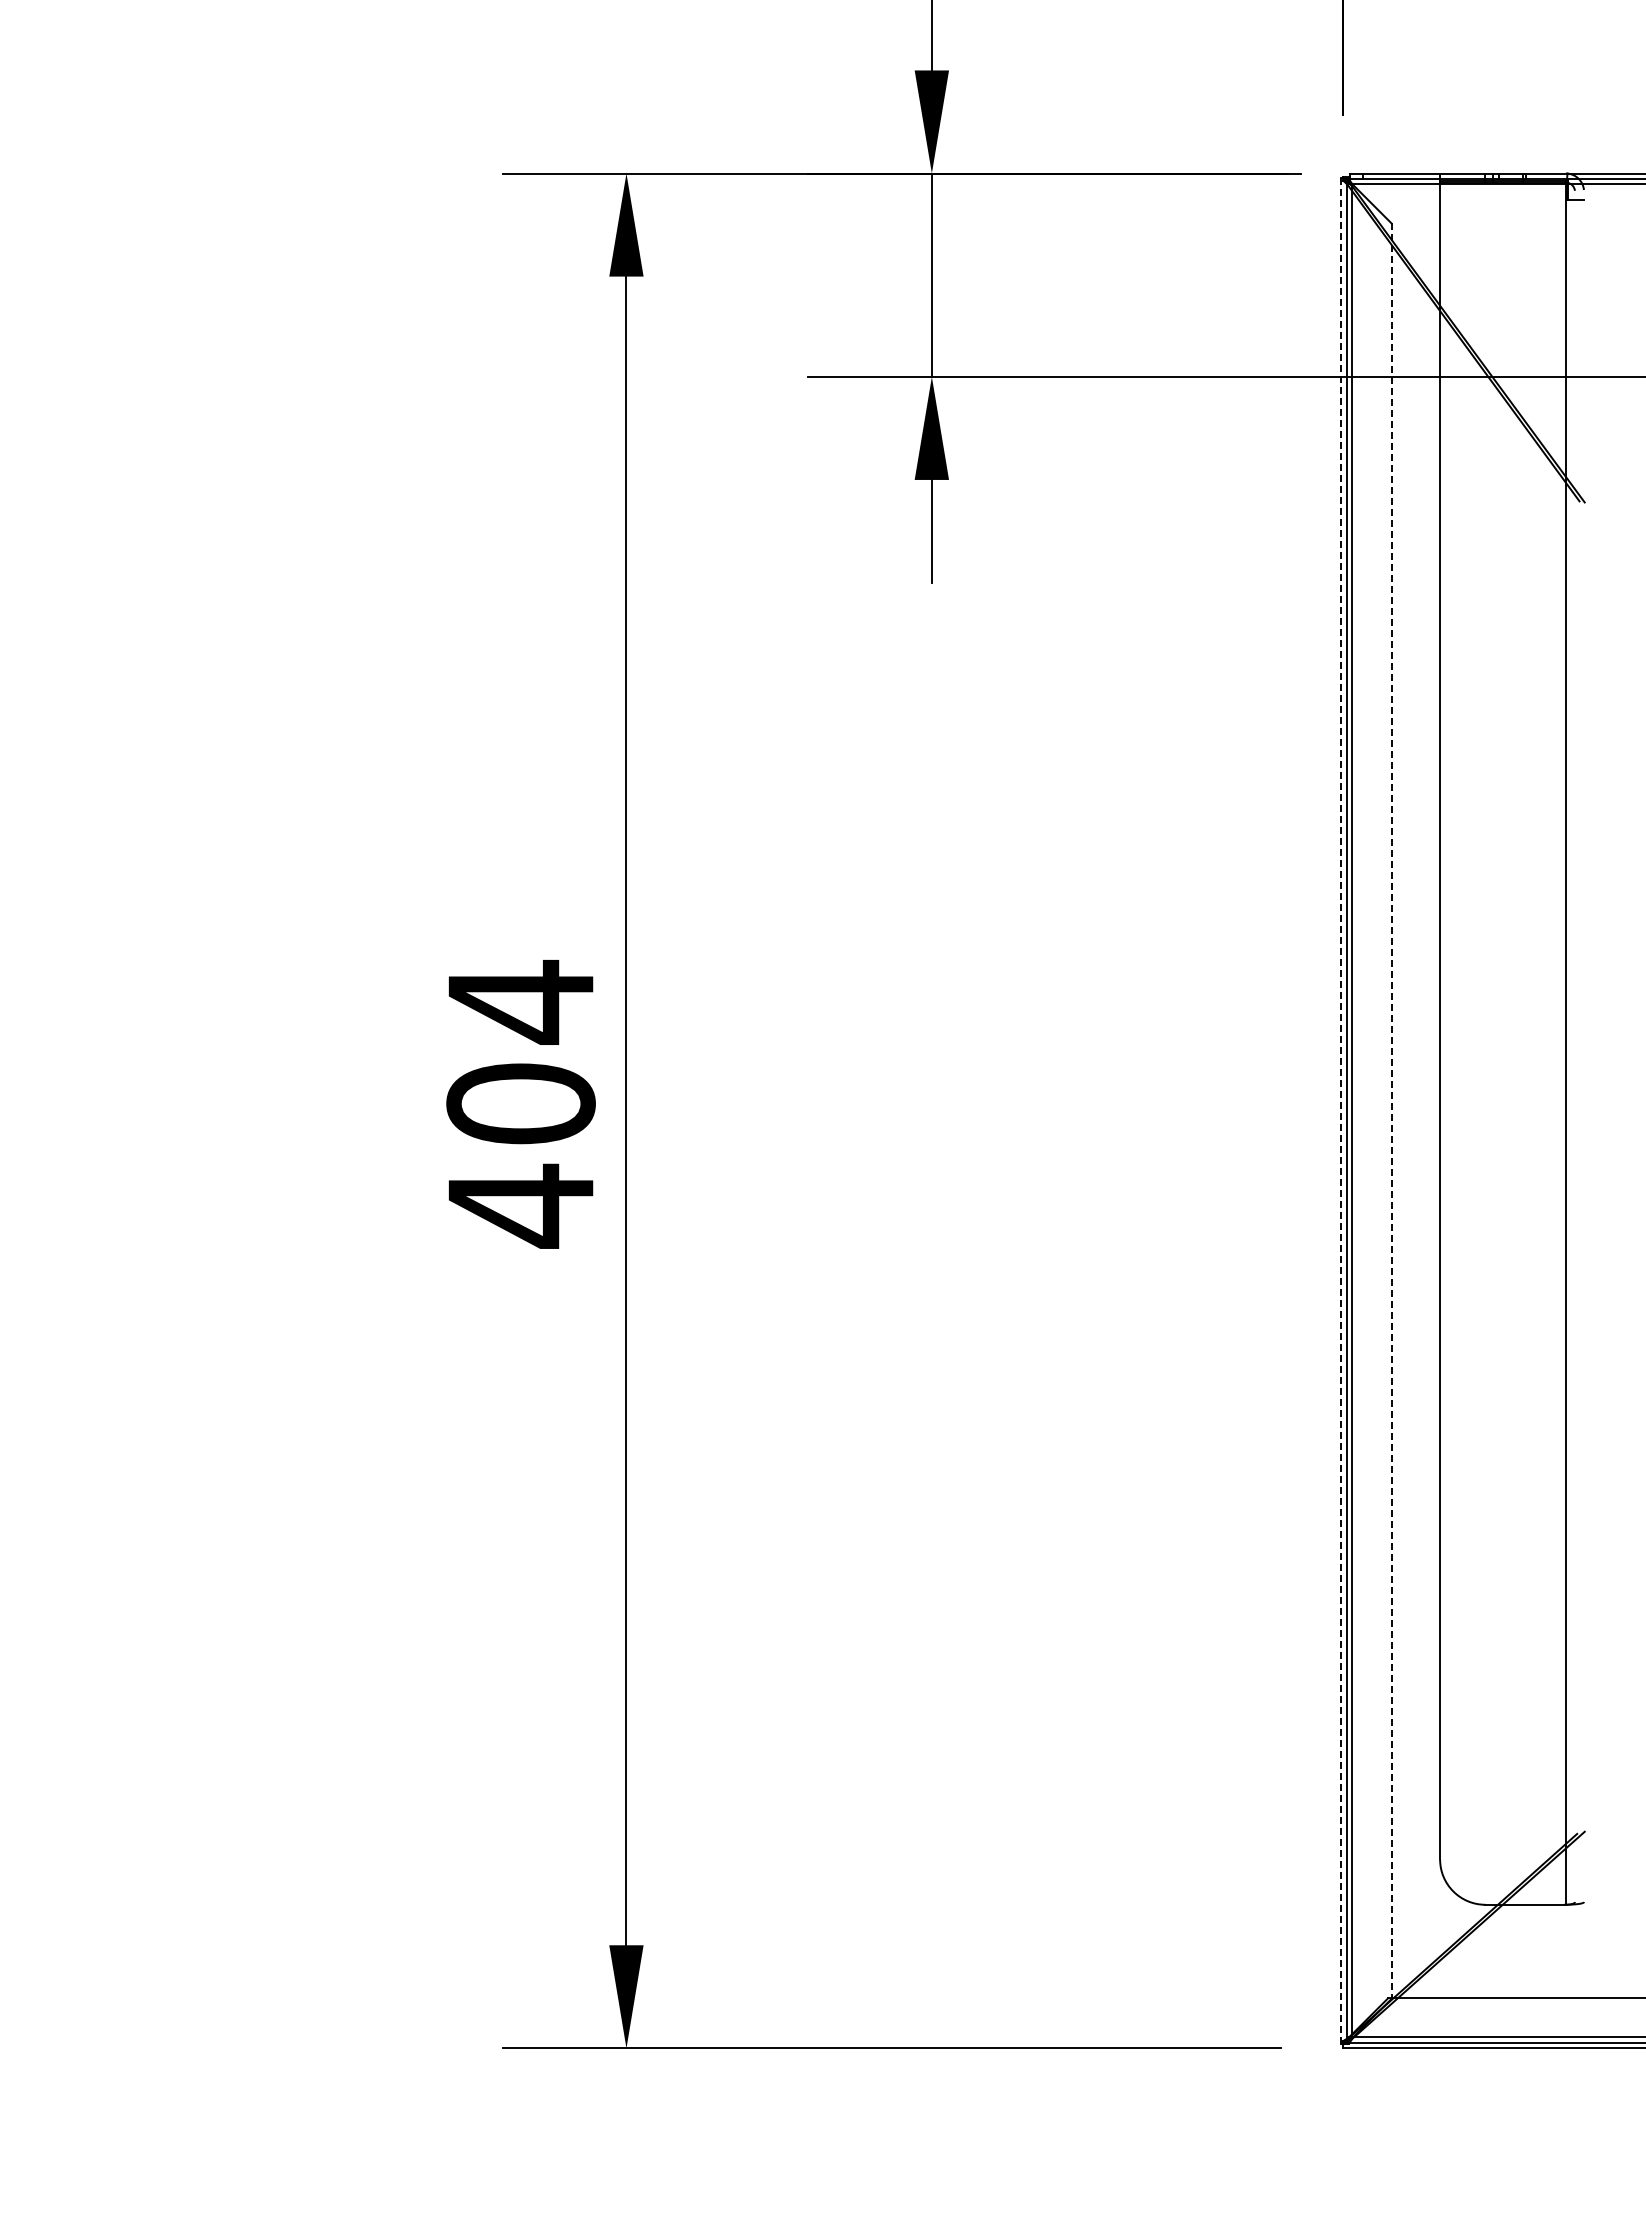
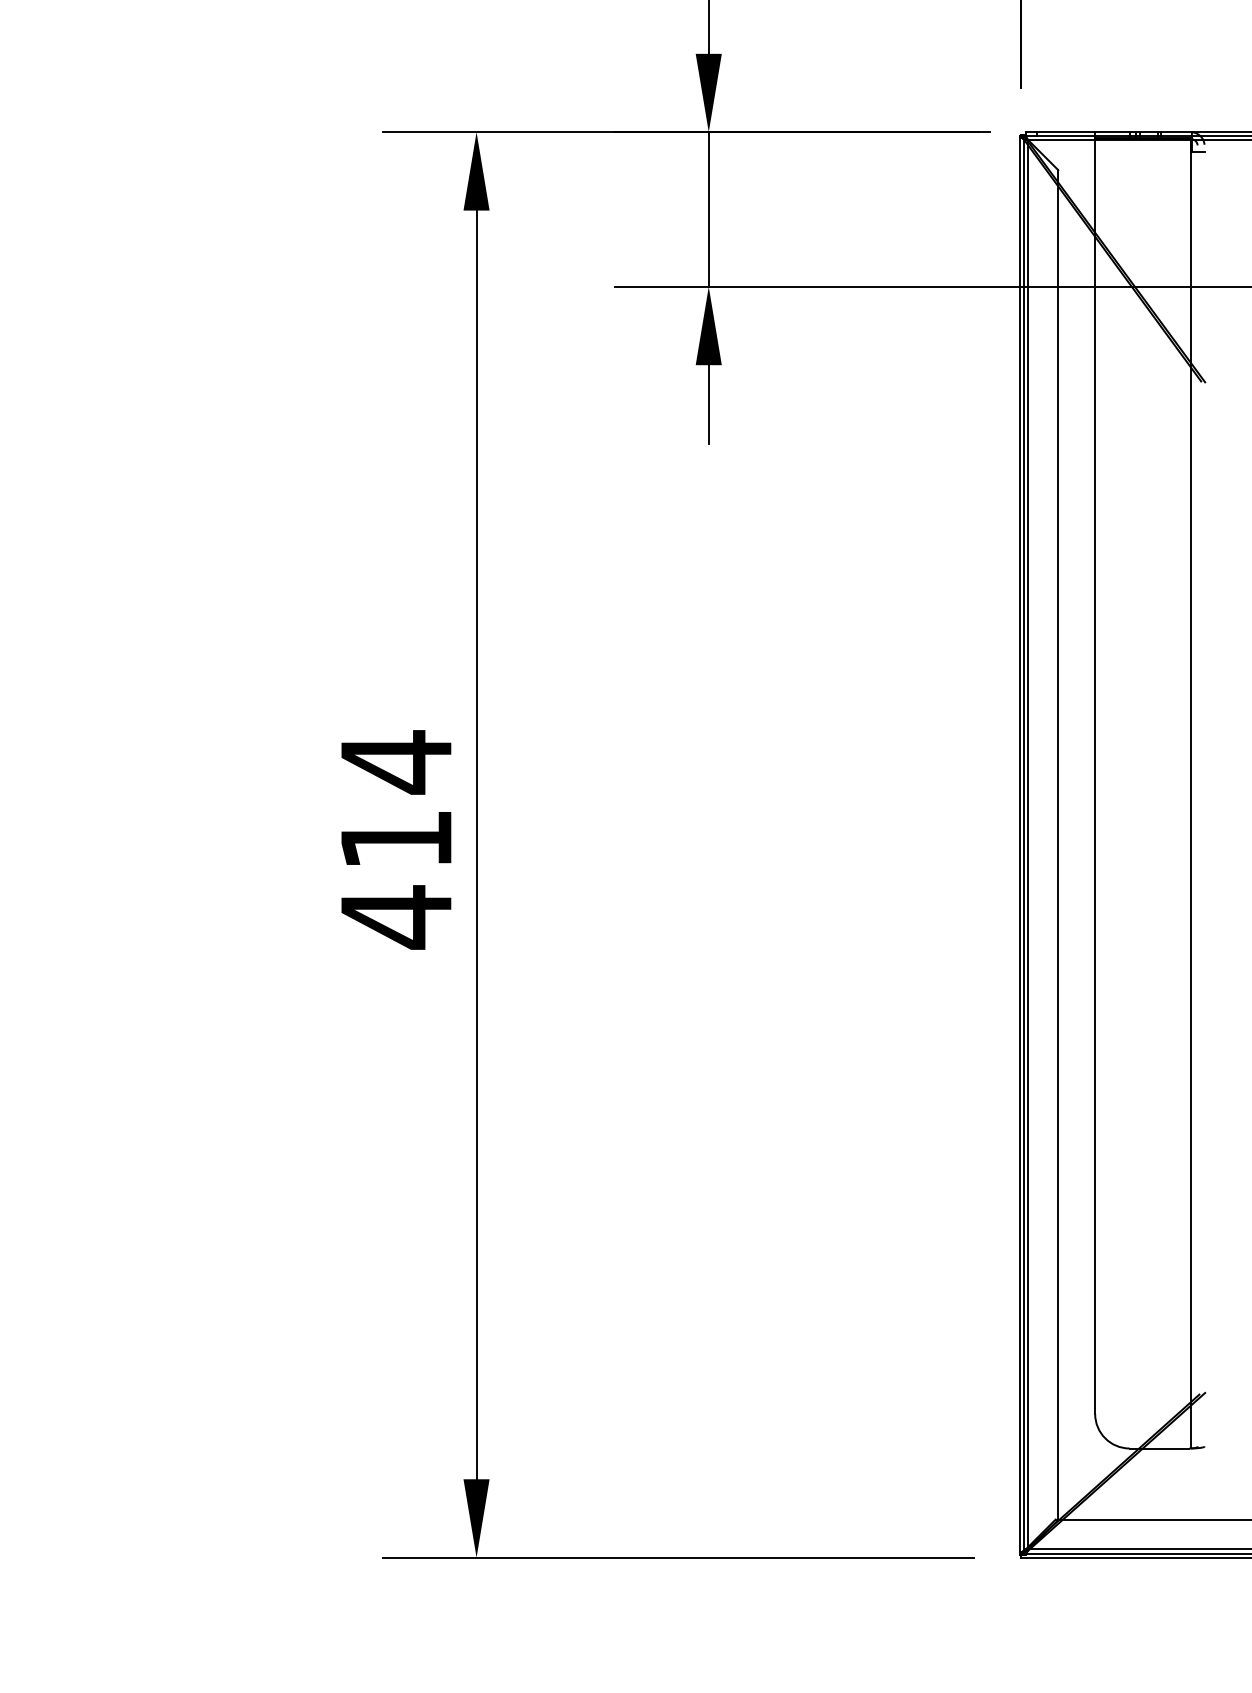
text: (520, 1103) -> (396, 839), 404 -> 414
line: (1341, 1110) -> (1020, 844), dashed -> solid
line: (1391, 1111) -> (1058, 845), dashed -> solid

